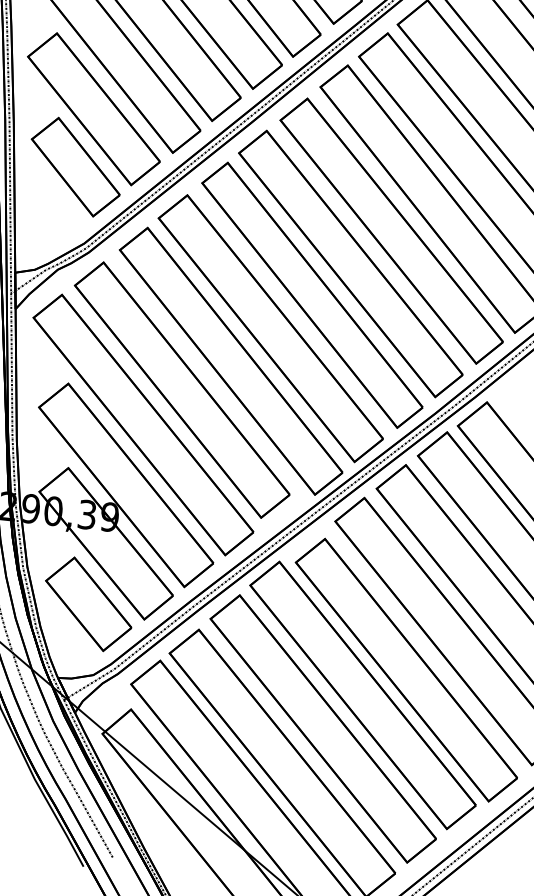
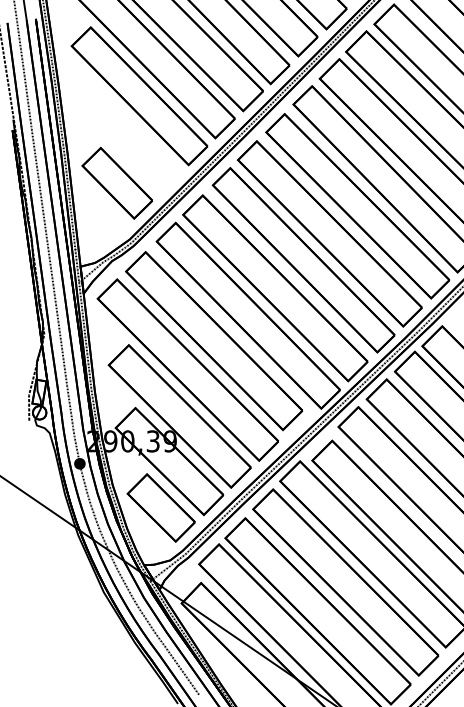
part: (94, 108) -> (126, 138), removed

